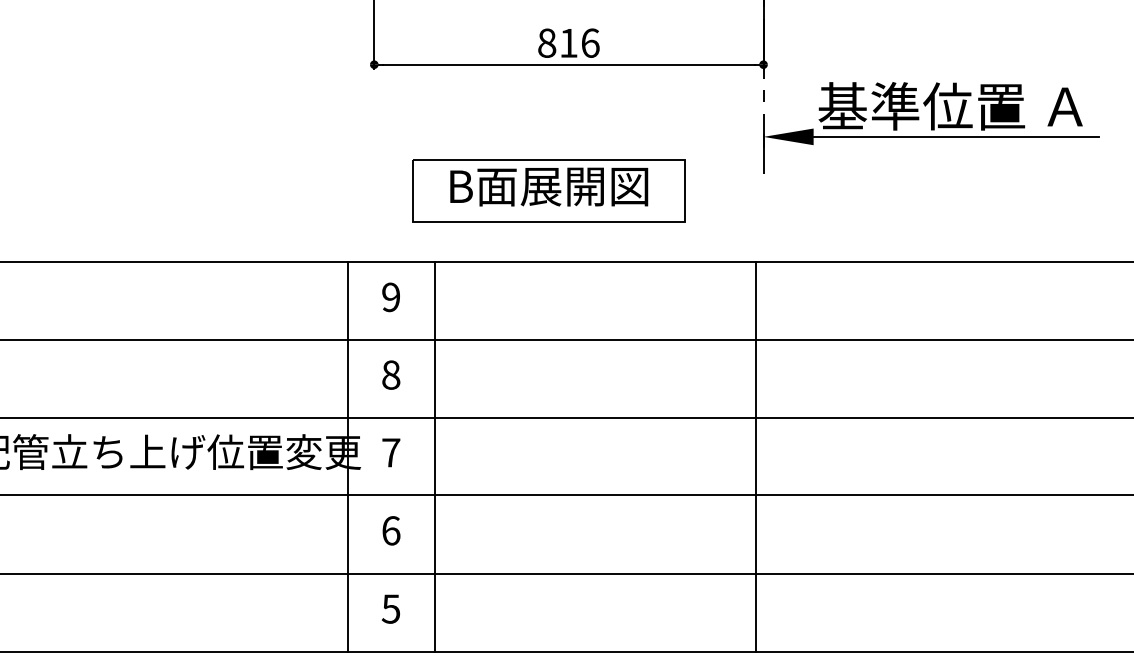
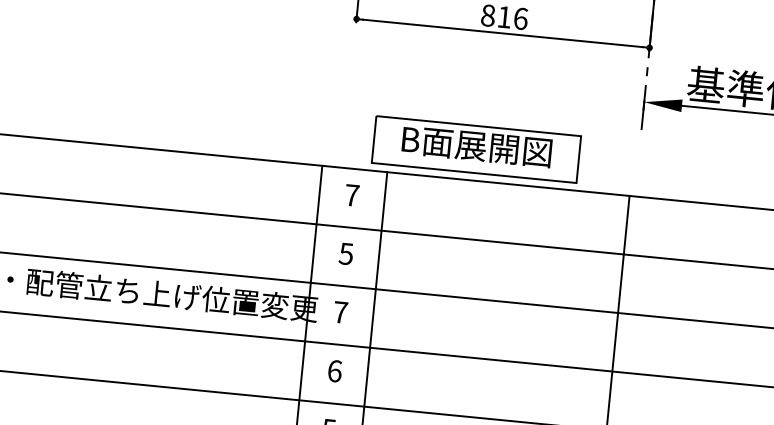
part: (548, 190) -> (476, 149), moved
text: (391, 297) -> (352, 195), 9 -> 7
text: (390, 374) -> (345, 253), 8 -> 5

